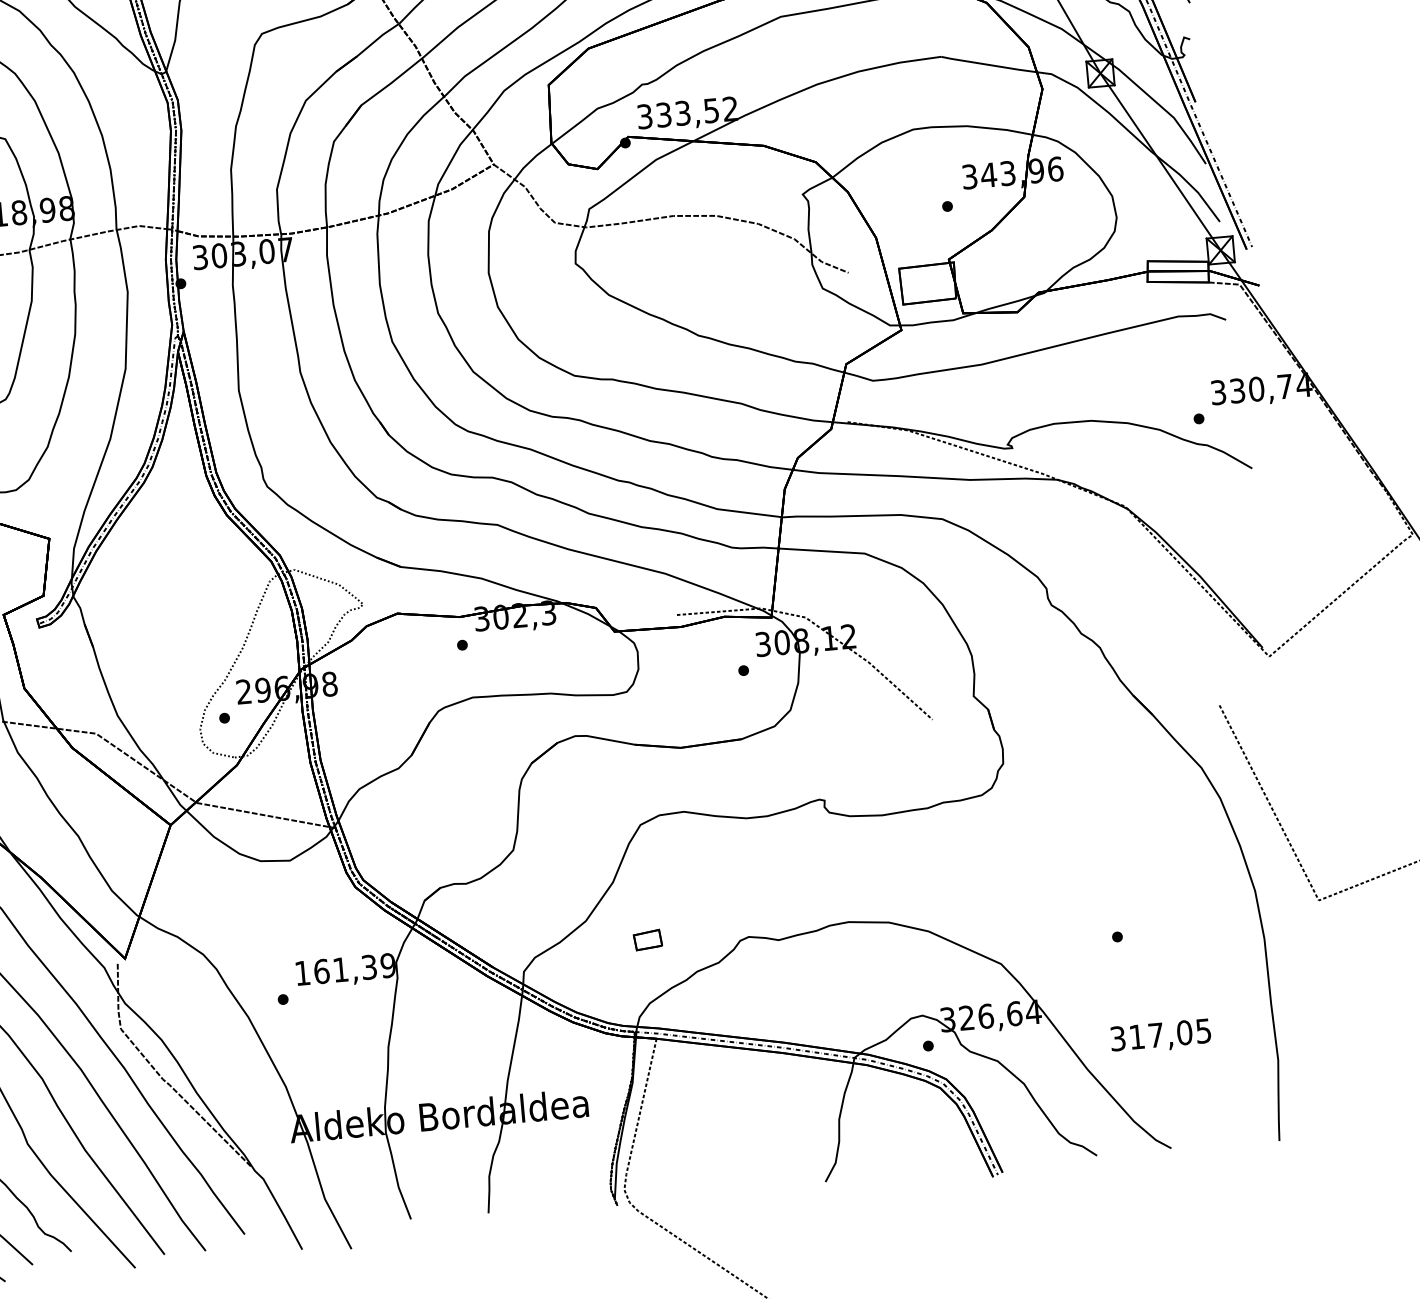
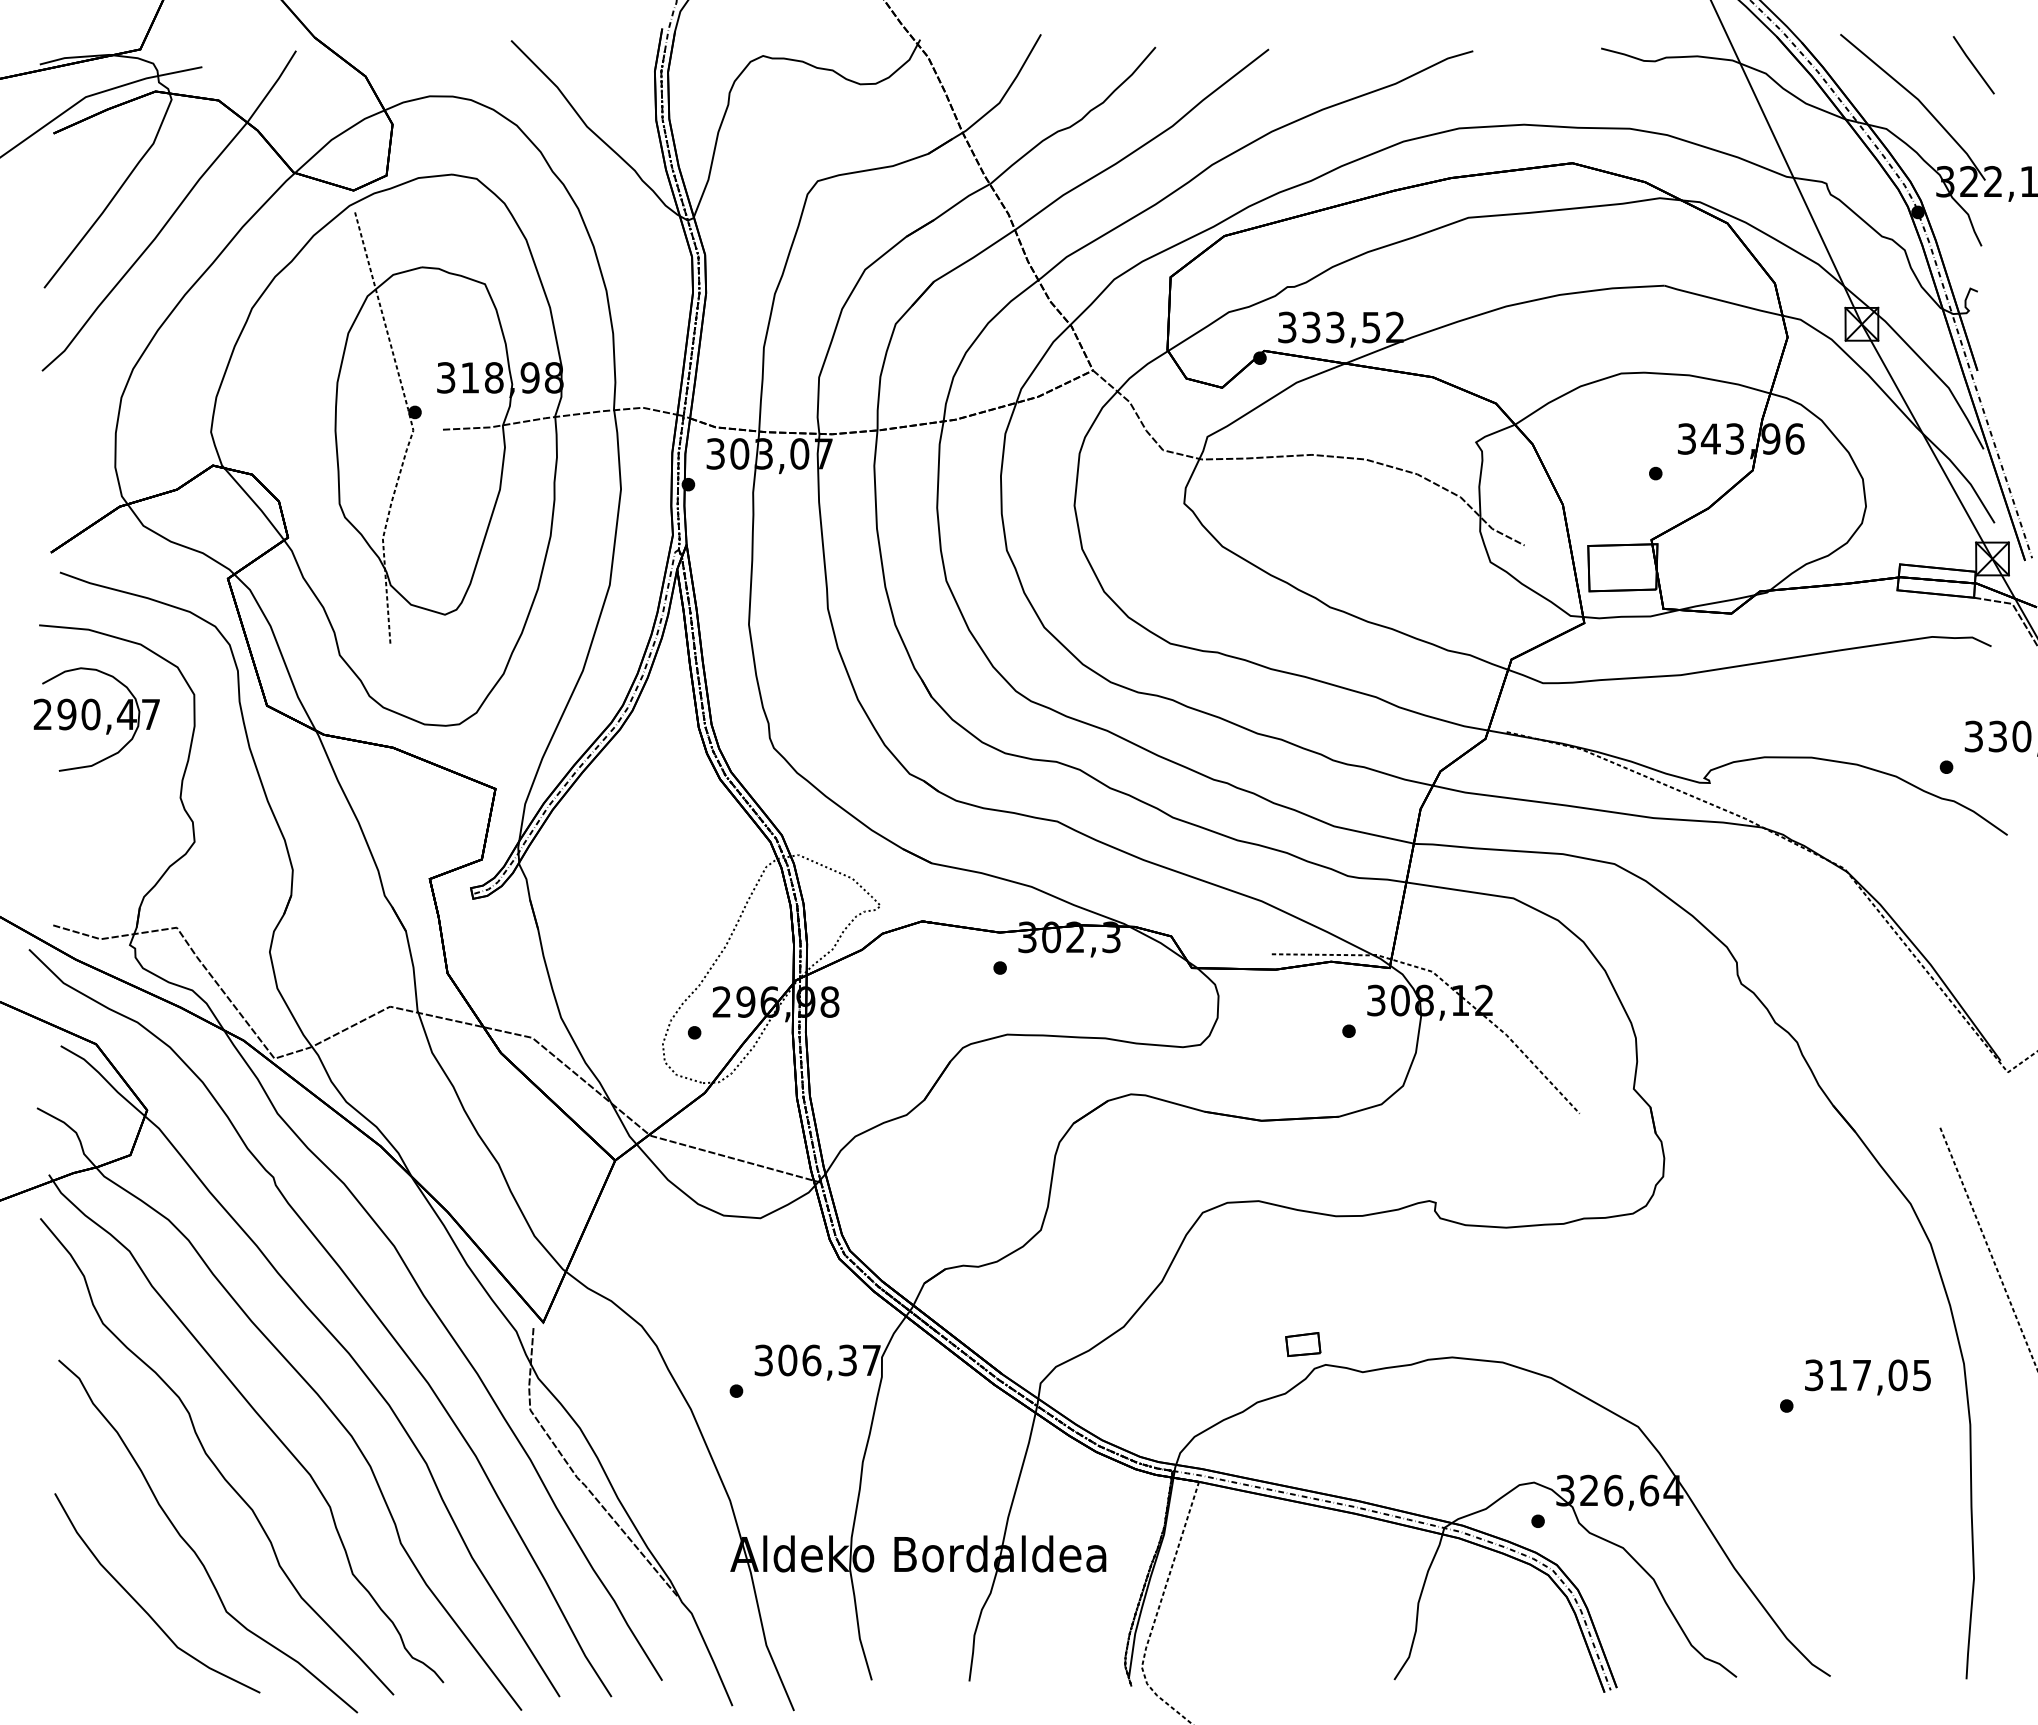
part: (648, 940) -> (1303, 1344), moved
text: (345, 969) -> (817, 1360), 161,39 -> 306,37
text: (1160, 1036) -> (1867, 1377), moved

